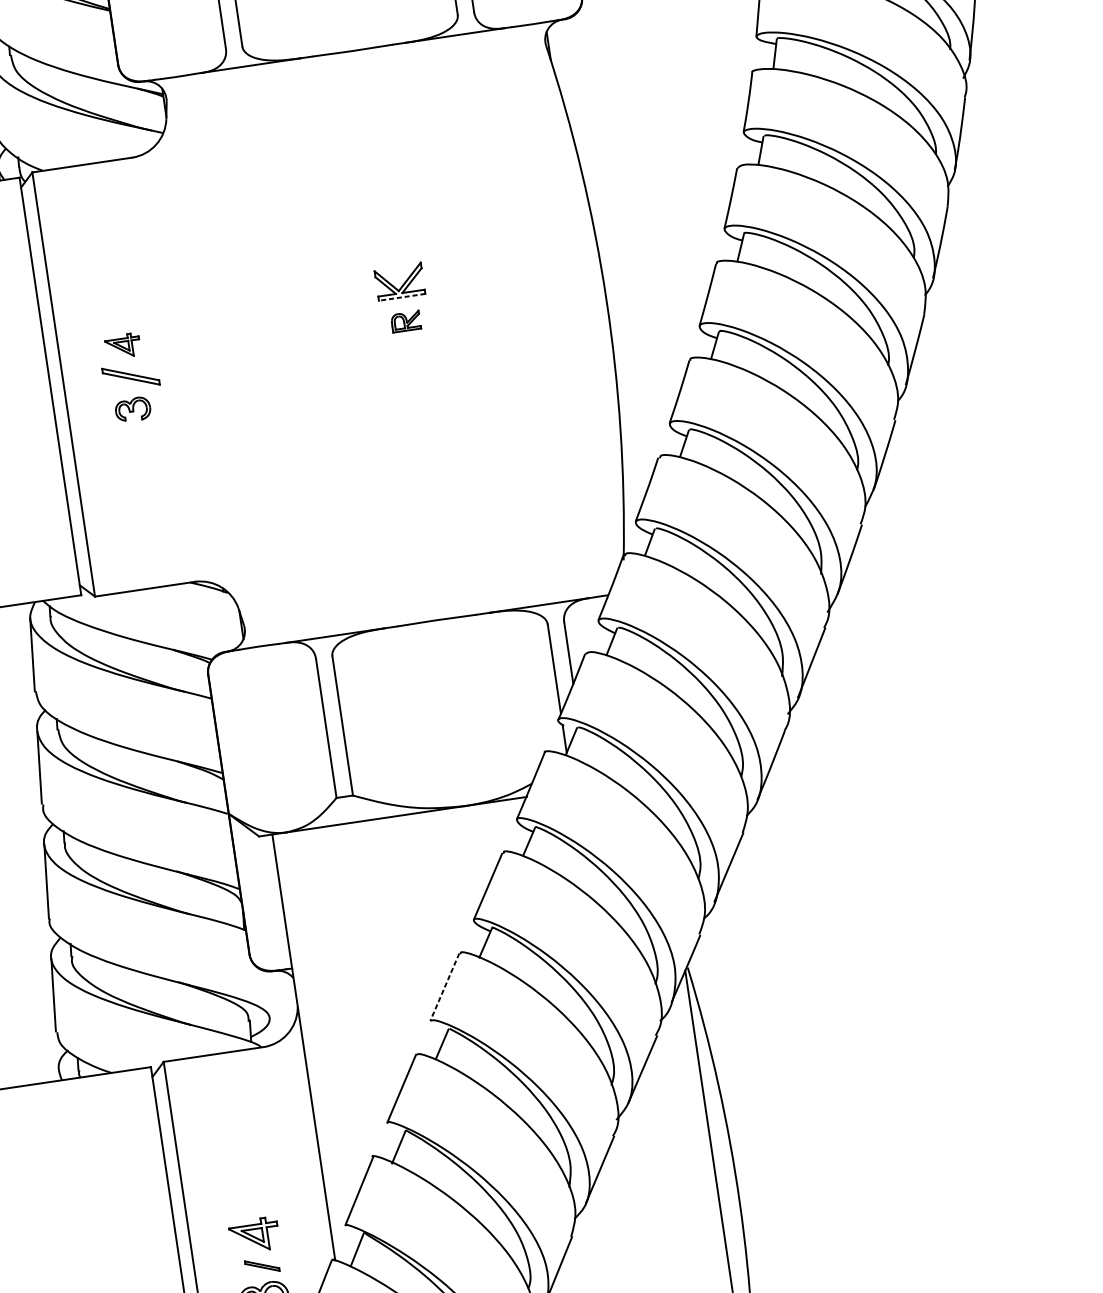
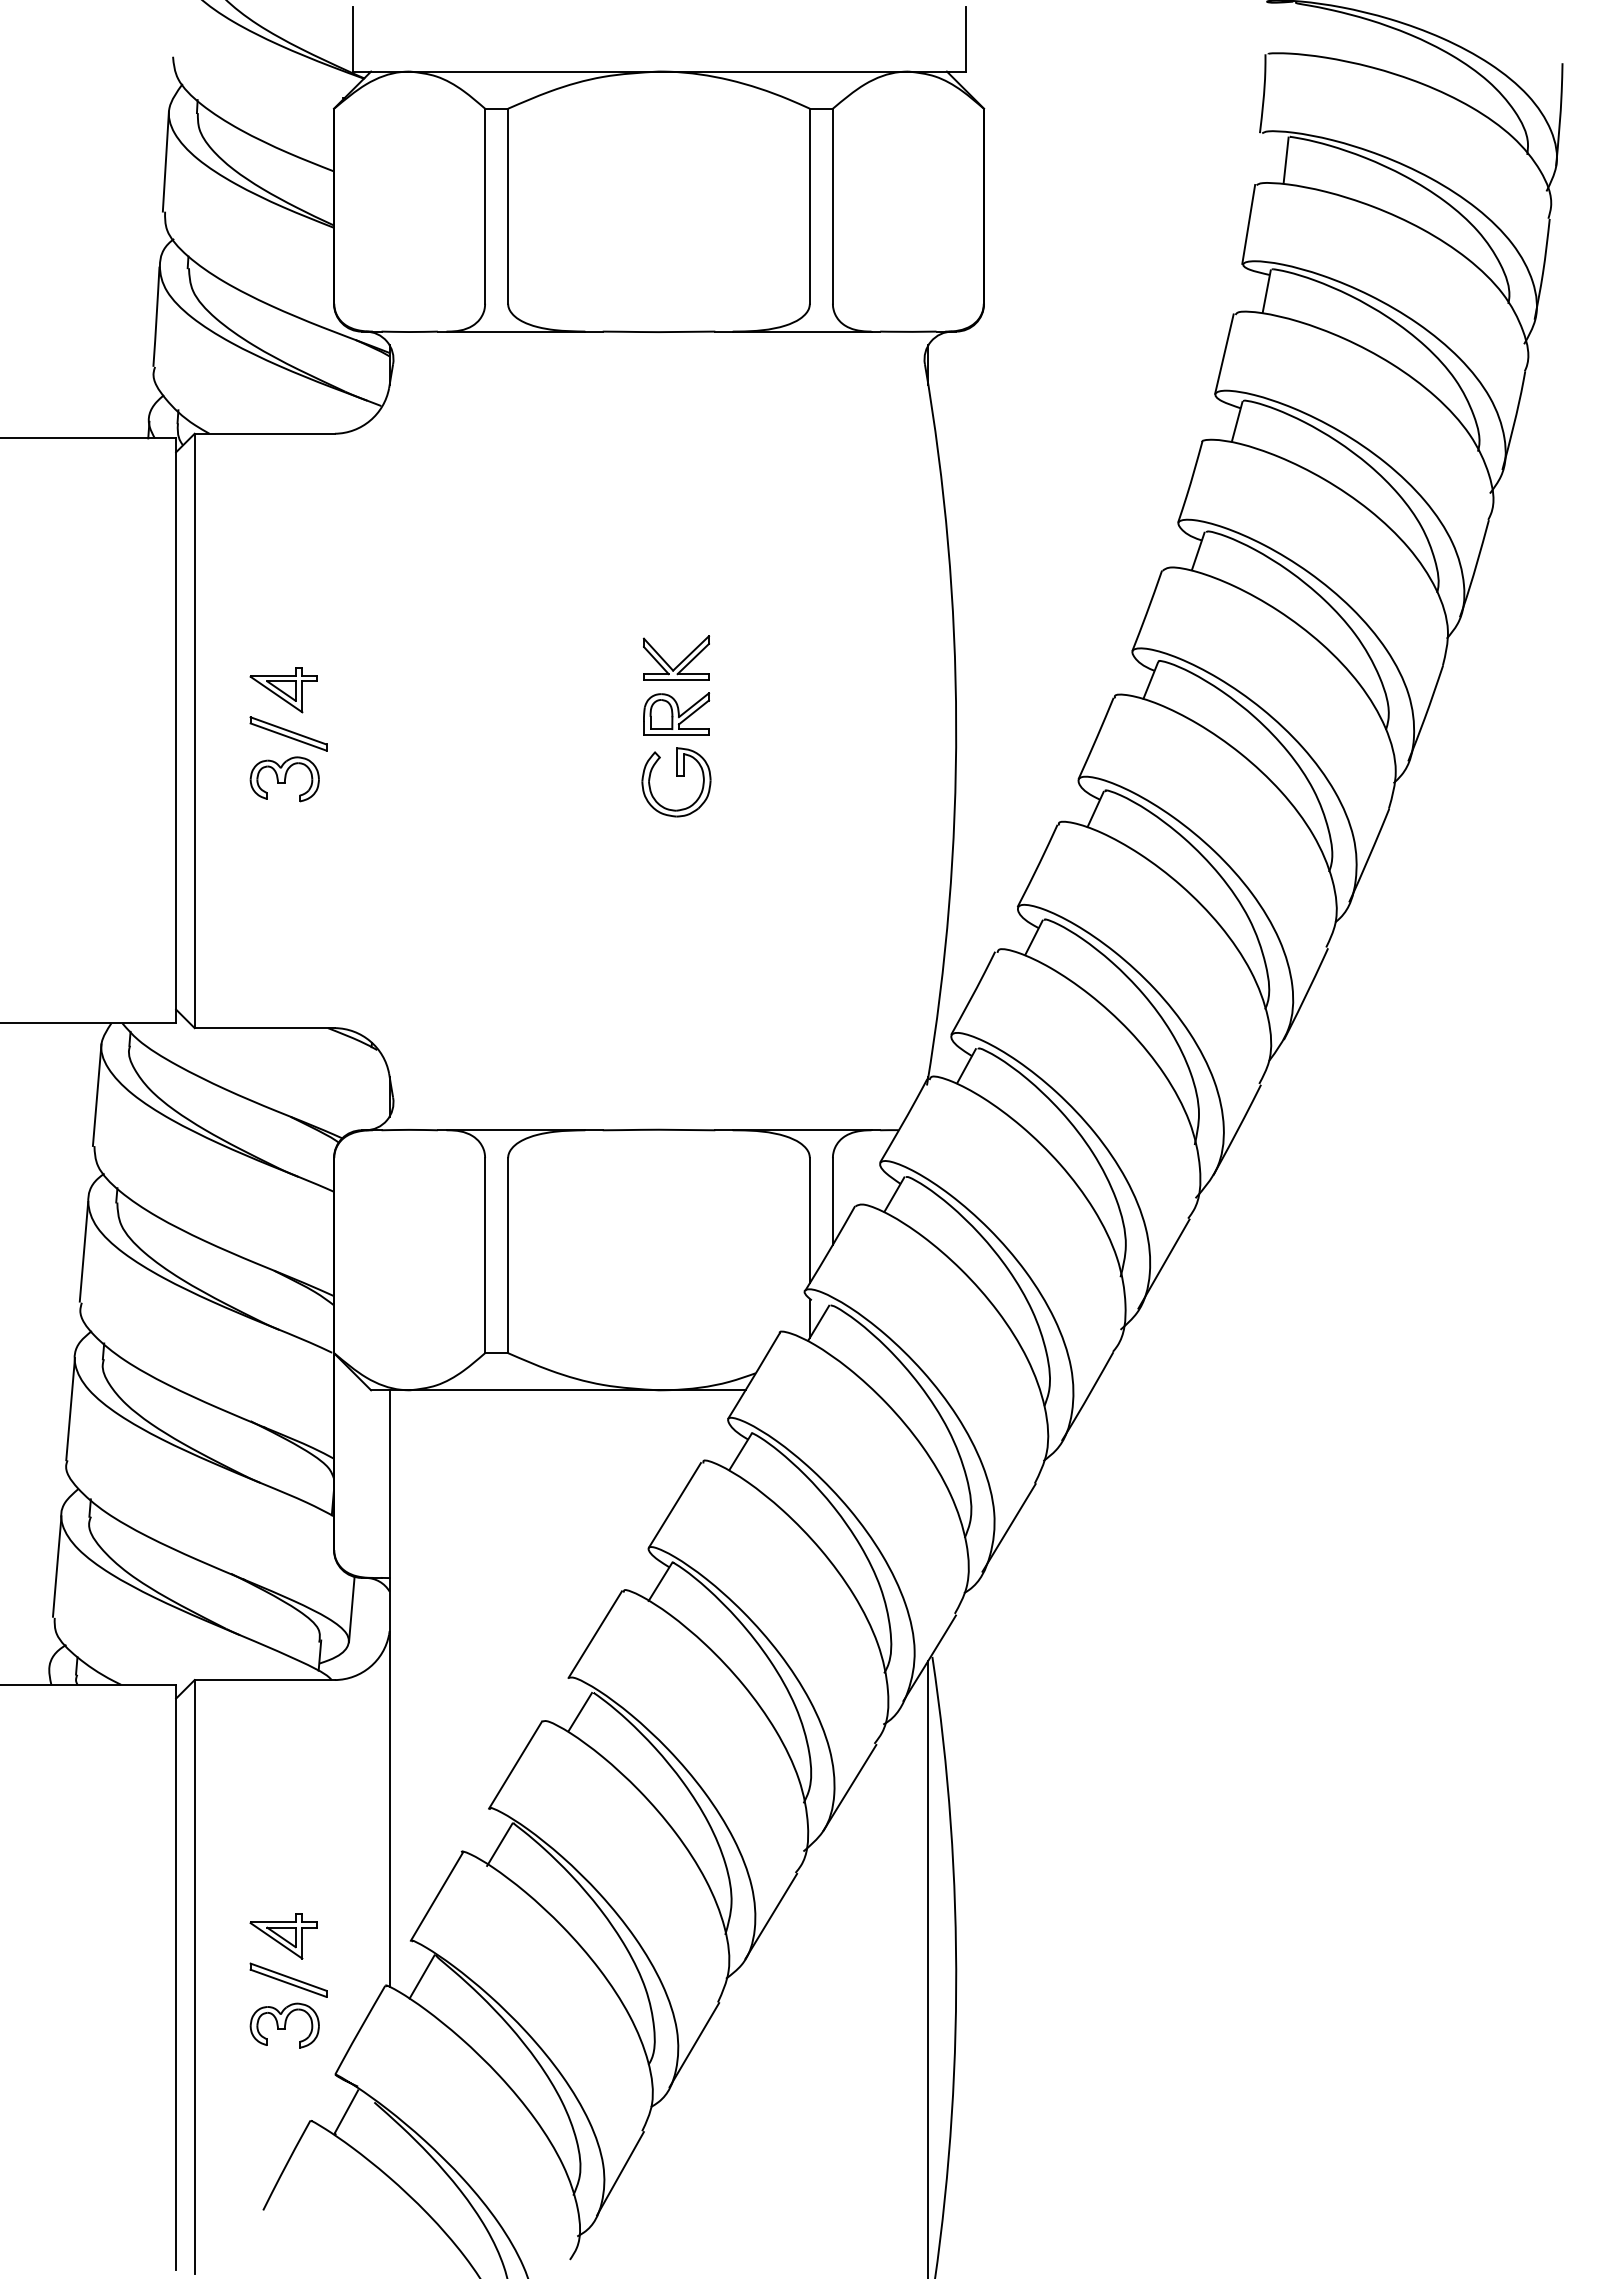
line: (402, 297) -> (676, 679), dashed -> solid
part: (405, 321) -> (676, 713), size x1.67
part: (122, 346) -> (283, 690), size x1.43
part: (412, 370) -> (676, 782), added
part: (132, 409) -> (284, 779), size x1.43
line: (444, 987) -> (595, 1634), dashed -> solid
line: (268, 994) -> (351, 1609), added
part: (262, 1265) -> (288, 1979), size x1.67

